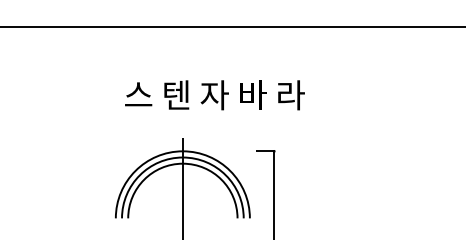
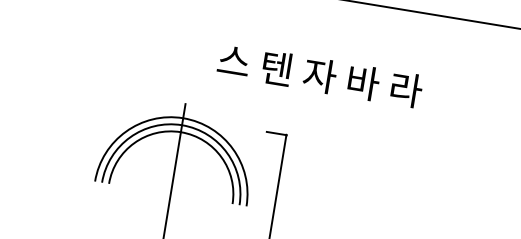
text: (214, 95) -> (319, 75), moved

